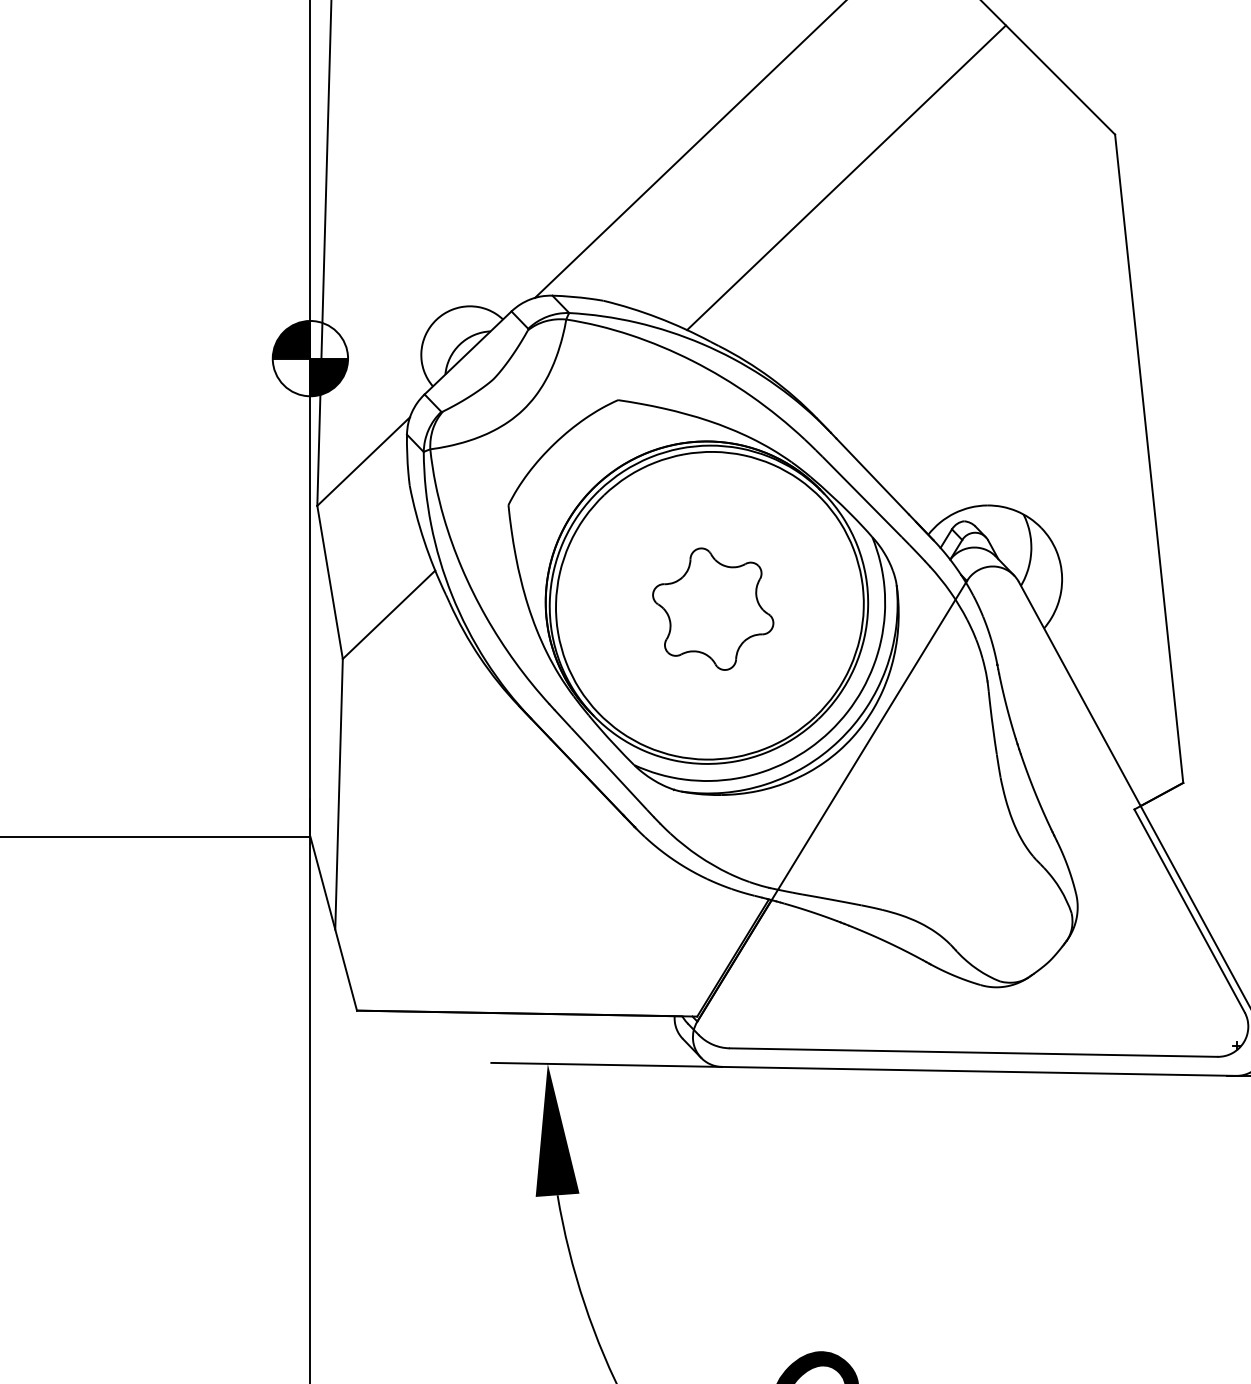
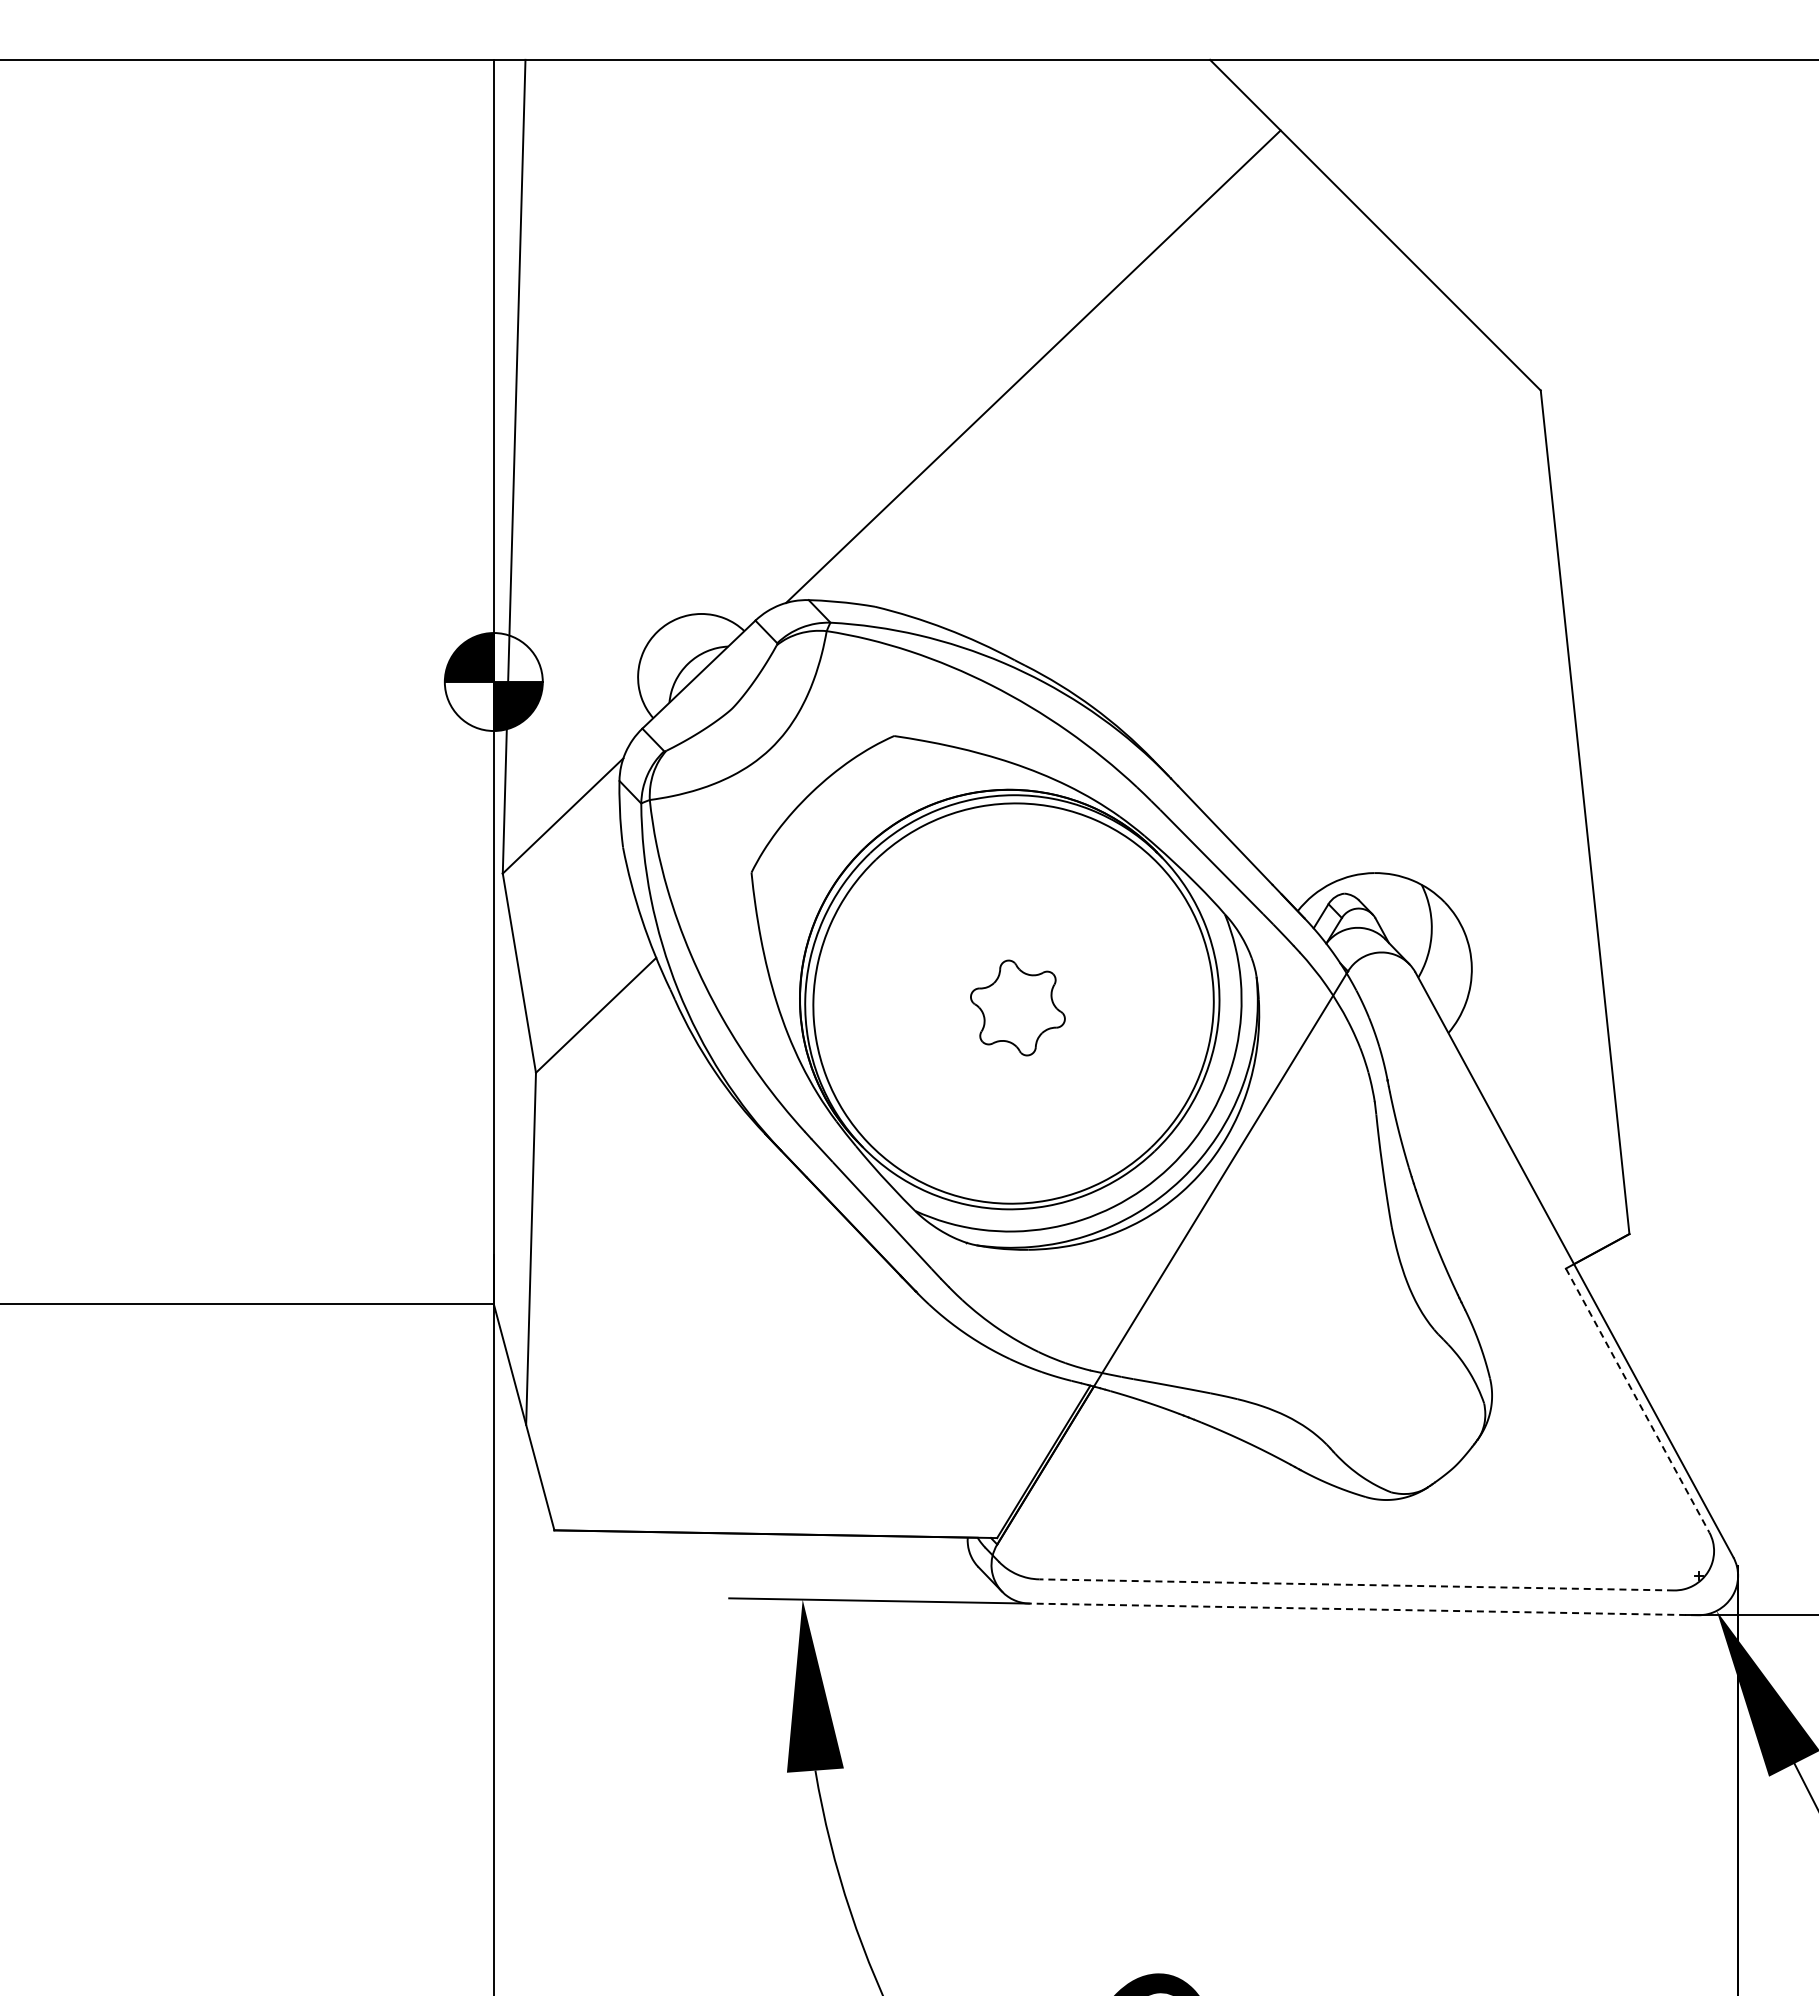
line: (845, 177) -> (1190, 446), removed
part: (712, 608) -> (1017, 1007), size x0.6
line: (1189, 911) -> (1637, 1401), solid -> dashed
line: (973, 1052) -> (1356, 1584), solid -> dashed
line: (978, 1071) -> (1363, 1609), solid -> dashed

